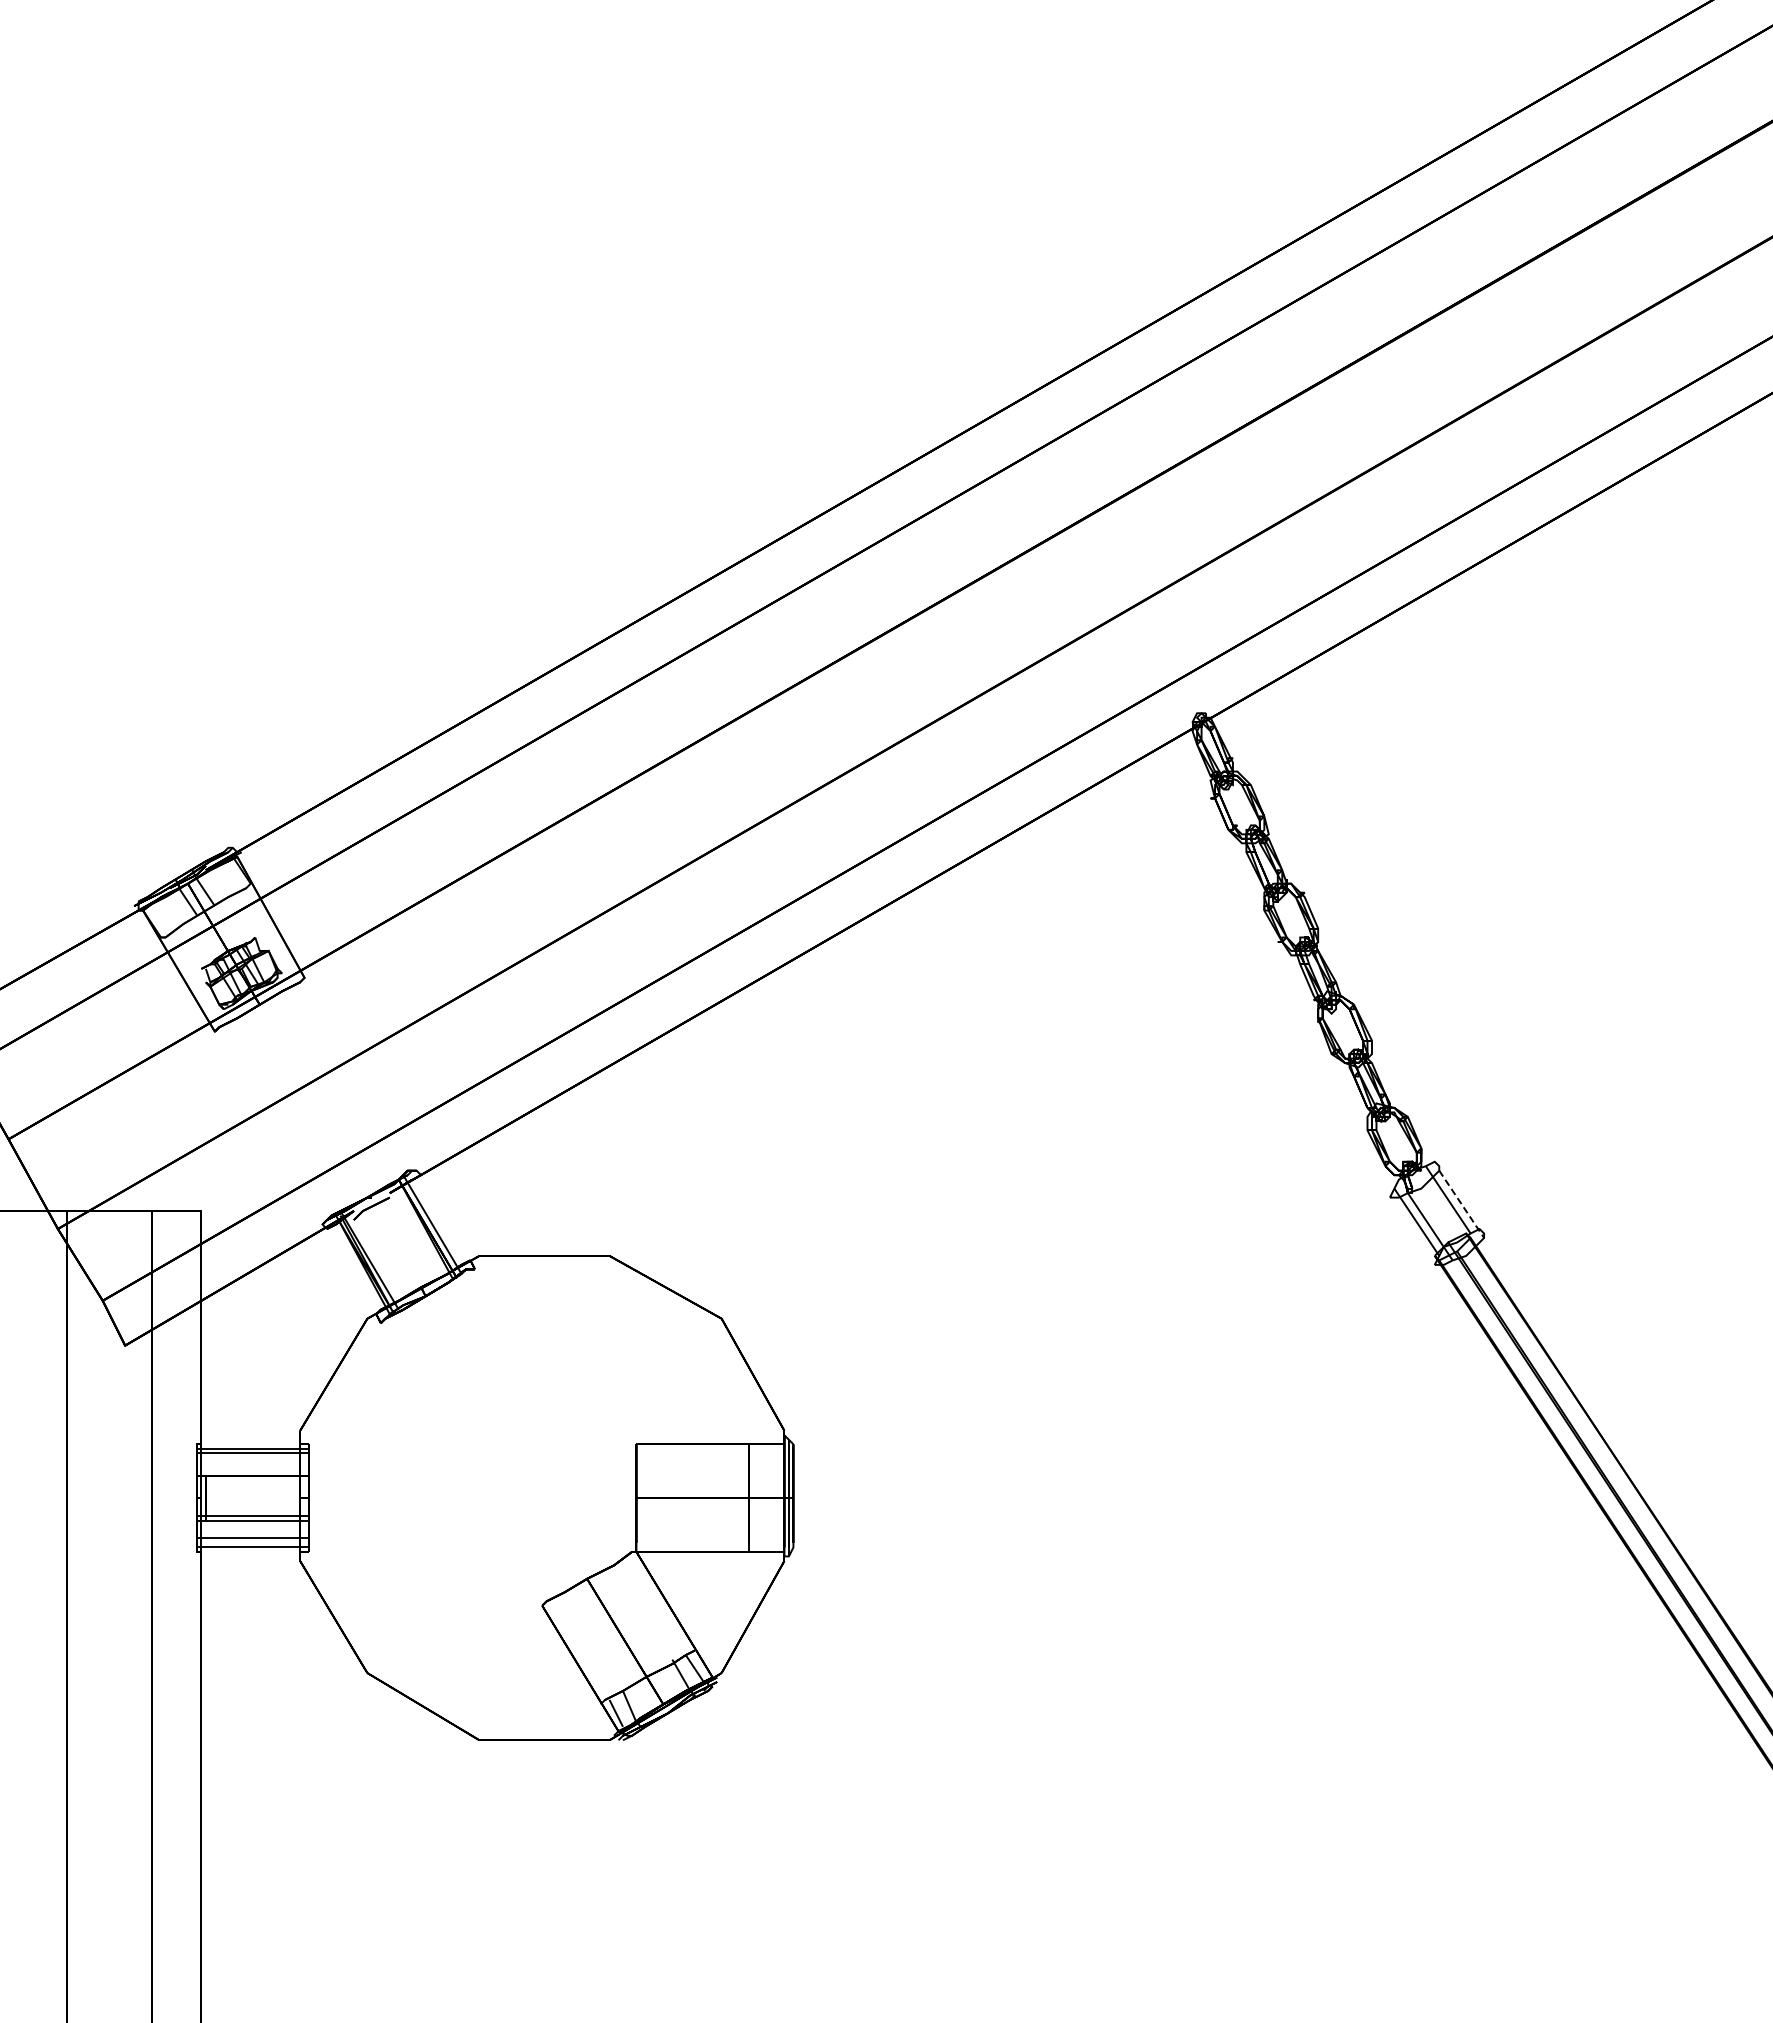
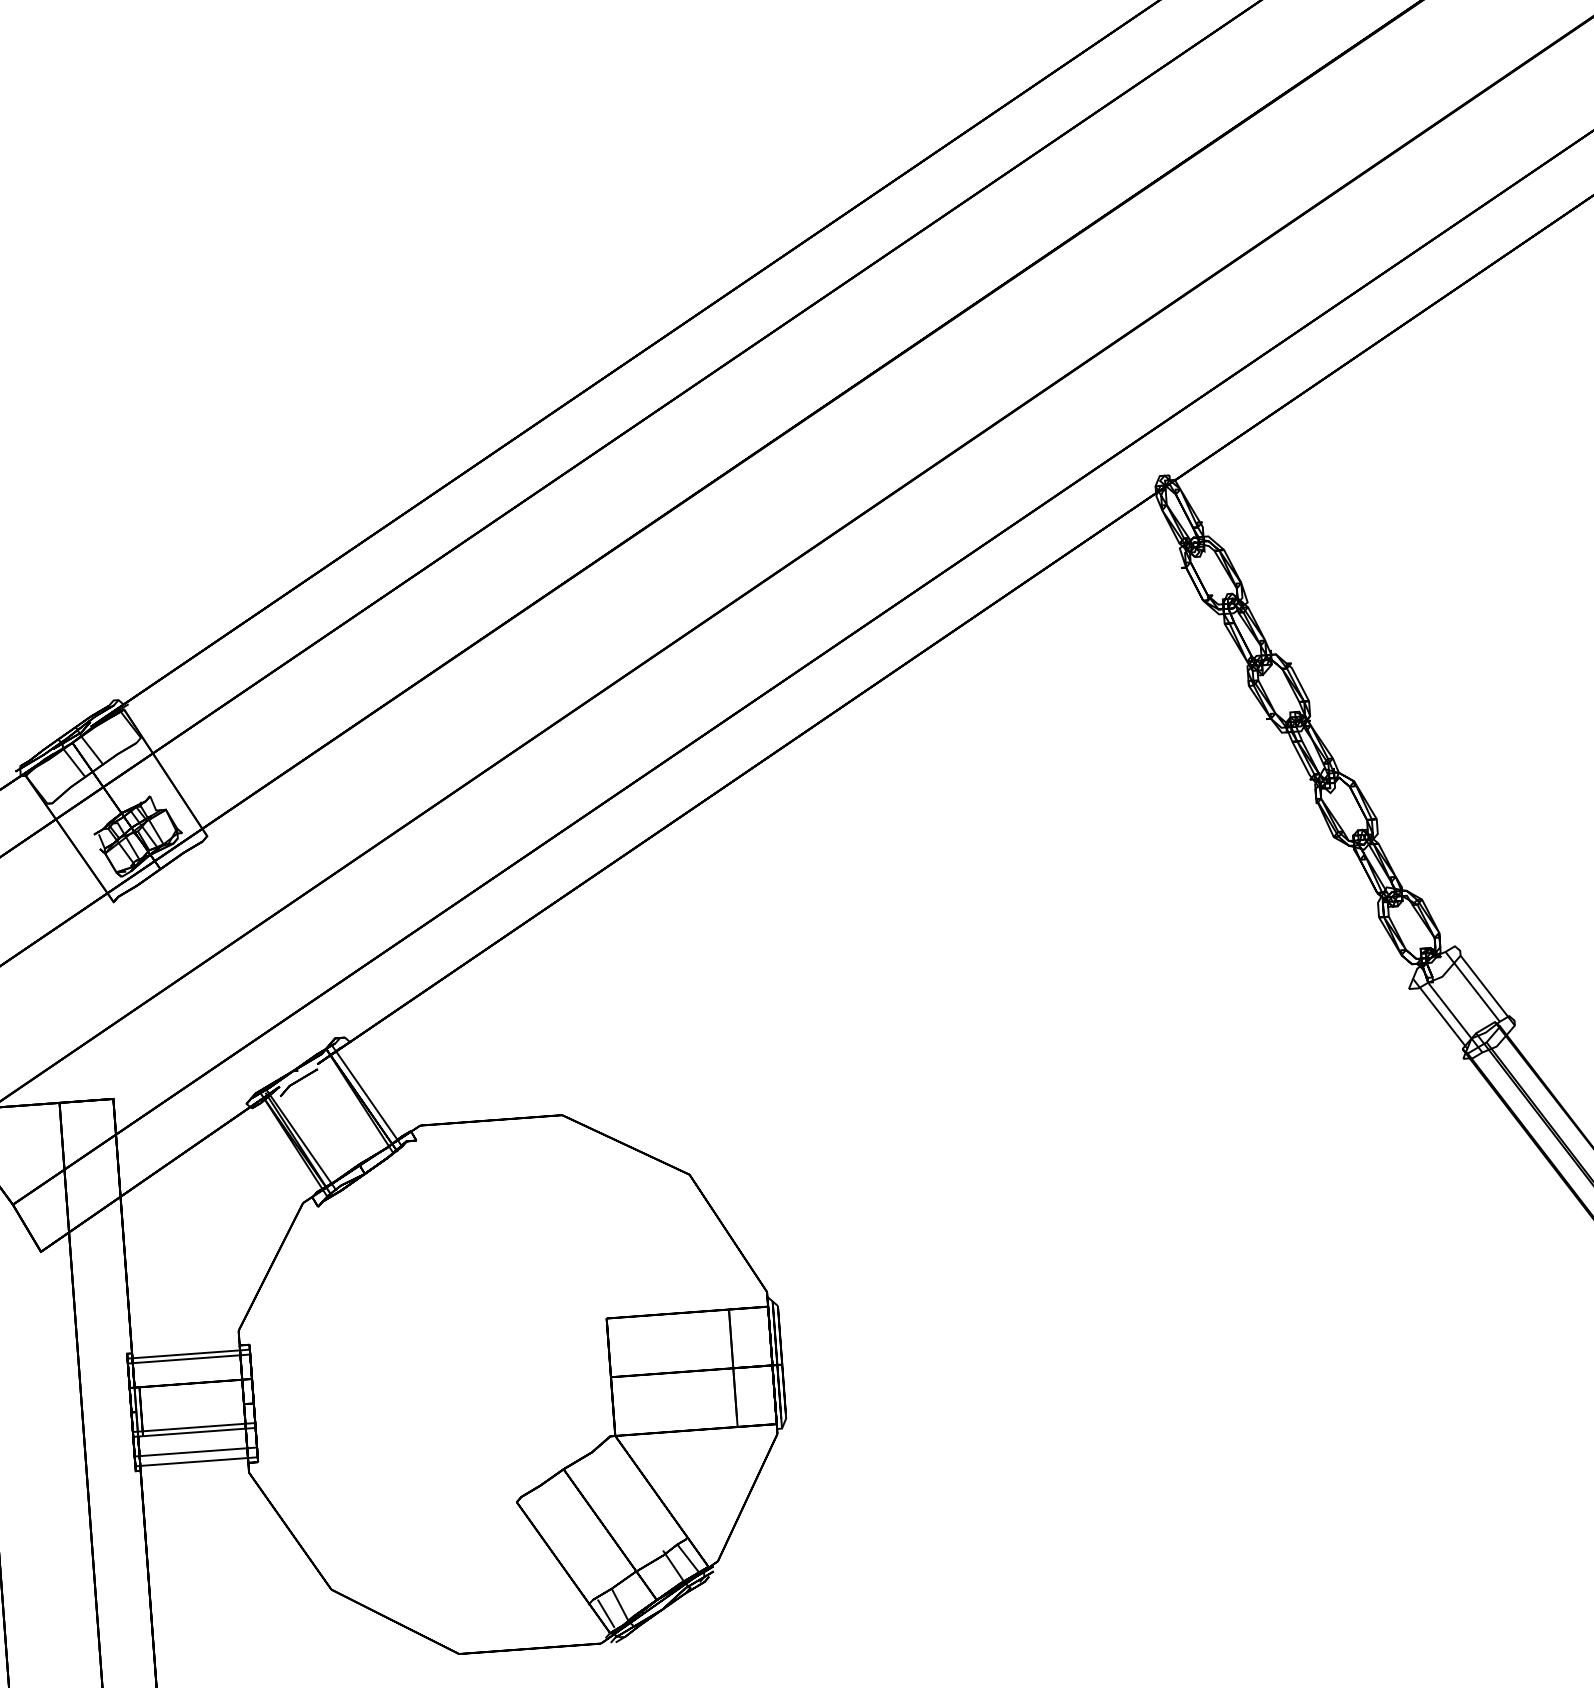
line: (1461, 1204) -> (1487, 990), dashed -> solid

